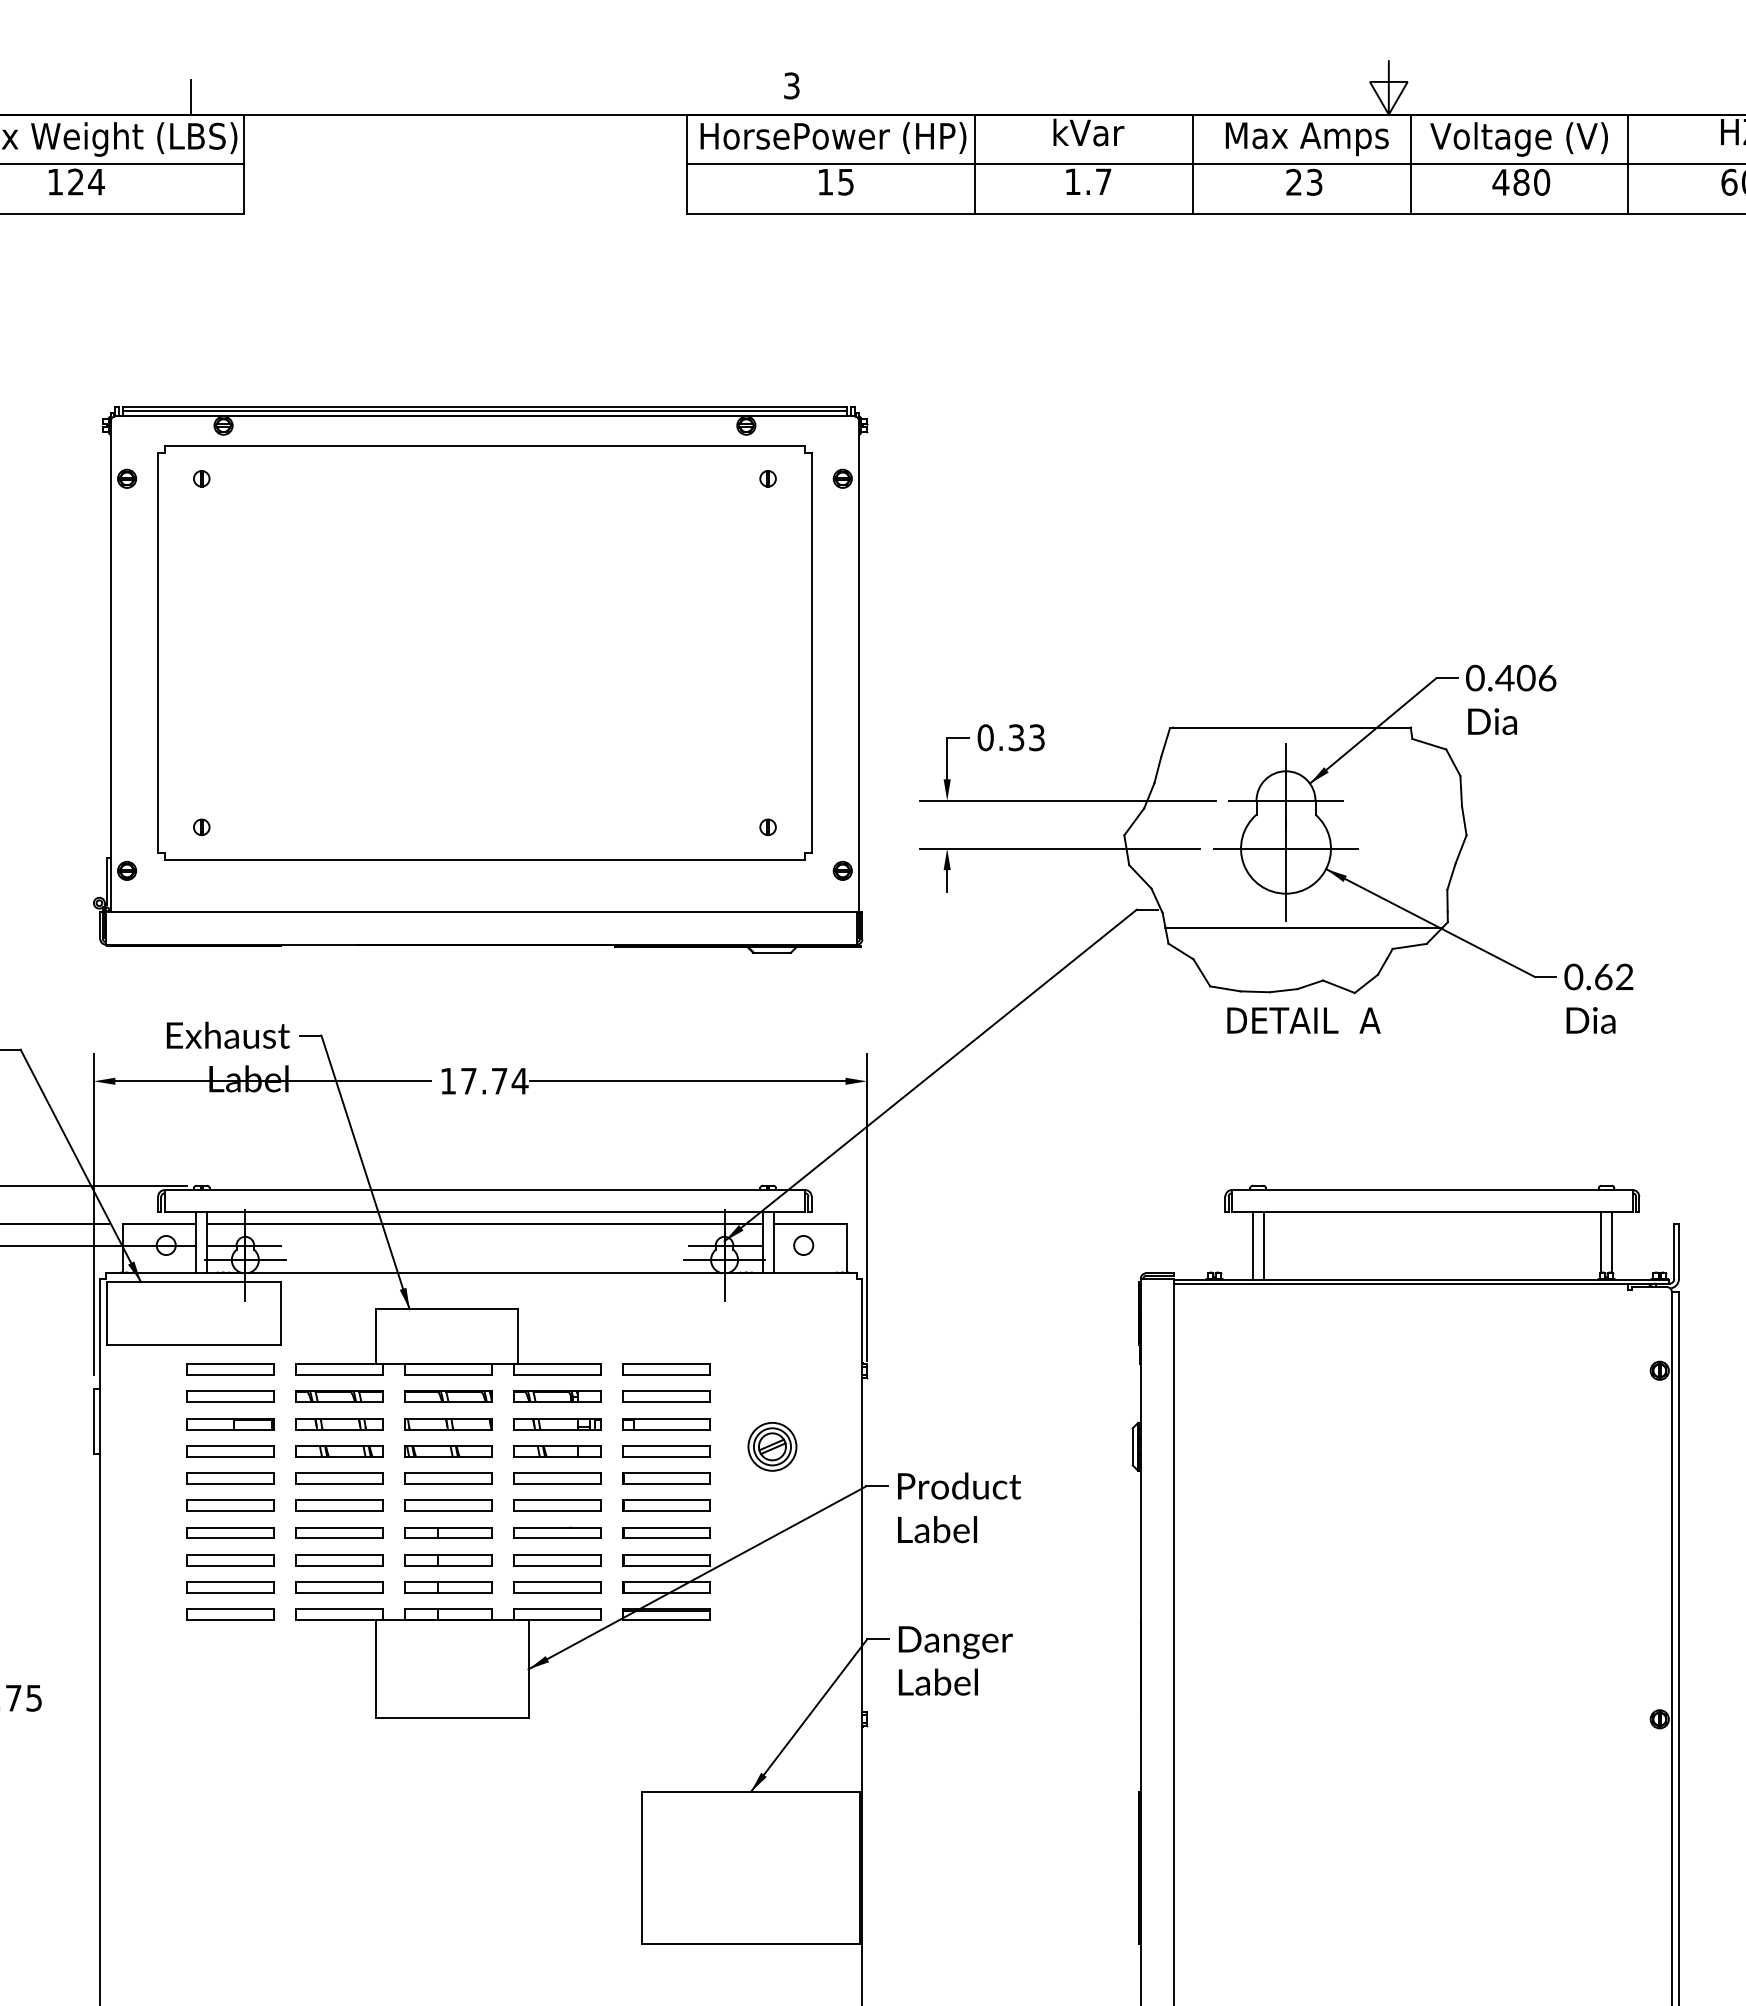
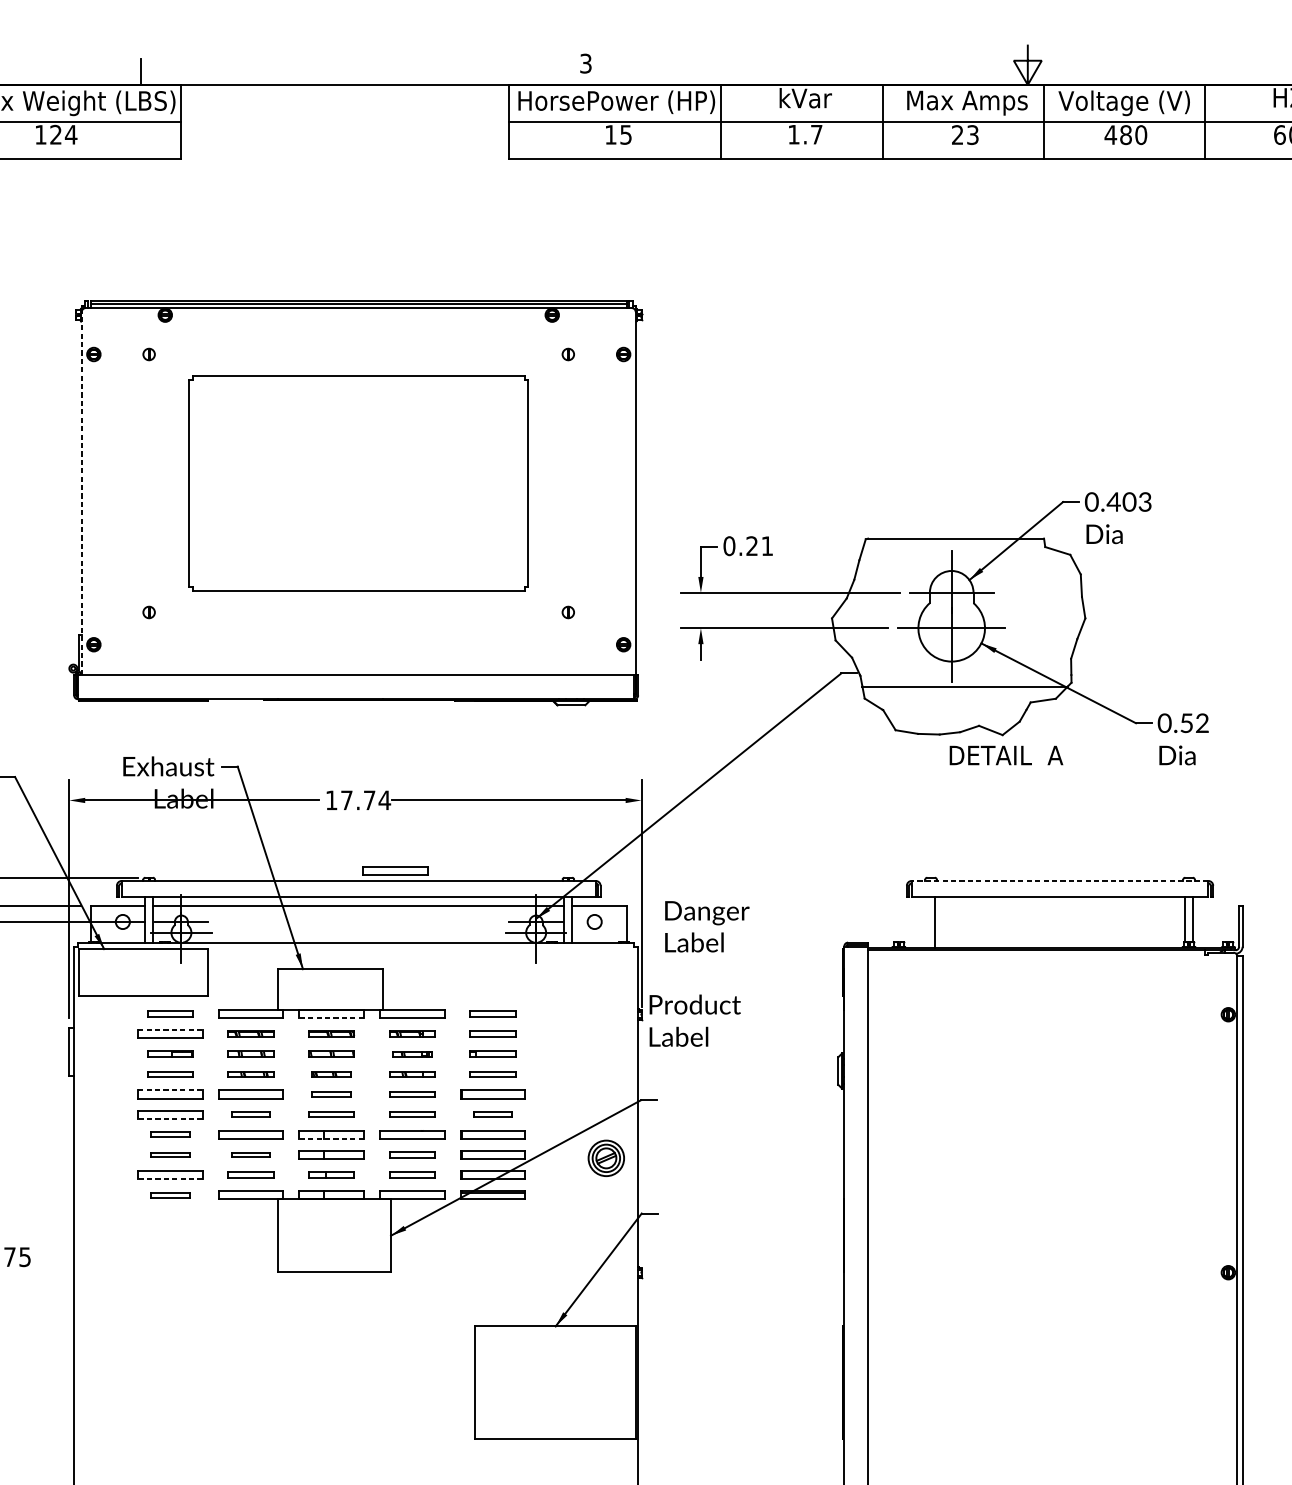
part: (484, 652) -> (358, 483), size x0.7
line: (110, 666) -> (81, 493), solid -> dashed
text: (1547, 677) -> (1145, 501), 0.406 -> 0.403
text: (1026, 737) -> (759, 545), 0.33 -> 0.21
text: (1603, 977) -> (1186, 723), 0.62 -> 0.52
text: (1303, 1020) -> (1006, 755), moved
part: (534, 1176) -> (395, 870), added
line: (1431, 1190) -> (1059, 881), solid -> dashed
line: (1252, 1245) -> (926, 921), removed
part: (230, 1369) -> (170, 1013), size x0.7
part: (666, 1369) -> (493, 1013), size x0.7
line: (448, 1375) -> (331, 1018), solid -> dashed
line: (230, 1391) -> (170, 1030), solid -> dashed
part: (339, 1396) -> (251, 1033), size x0.7
part: (448, 1396) -> (331, 1033), size x0.7
part: (557, 1396) -> (412, 1033), size x0.7
part: (666, 1396) -> (493, 1033), size x0.7
part: (230, 1424) -> (170, 1054), size x0.7
part: (339, 1424) -> (251, 1054), size x0.7
part: (448, 1424) -> (331, 1054), size x0.7
part: (557, 1424) -> (412, 1054), size x0.6
part: (666, 1424) -> (493, 1054), size x0.7
part: (772, 1446) -> (606, 1158), moved
part: (230, 1451) -> (170, 1074), size x0.7
part: (339, 1451) -> (251, 1074), size x0.7
part: (448, 1451) -> (331, 1074), size x0.6
part: (557, 1451) -> (412, 1074), size x0.7
part: (666, 1451) -> (493, 1074), size x0.7
line: (230, 1473) -> (170, 1090), solid -> dashed
part: (448, 1478) -> (331, 1094), size x0.6
part: (557, 1478) -> (412, 1094), size x0.7
part: (339, 1505) -> (251, 1114), size x0.6
part: (448, 1505) -> (331, 1114), size x0.7
part: (557, 1505) -> (412, 1114), size x0.7
part: (666, 1505) -> (493, 1114), size x0.6
text: (959, 1507) -> (695, 1020), moved
line: (230, 1511) -> (170, 1118), solid -> dashed
part: (230, 1532) -> (170, 1134), size x0.6
line: (448, 1538) -> (331, 1138), solid -> dashed
part: (230, 1560) -> (170, 1155), size x0.6
part: (339, 1560) -> (251, 1155), size x0.6
part: (557, 1560) -> (412, 1155), size x0.7
part: (339, 1587) -> (251, 1175), size x0.7
part: (448, 1587) -> (331, 1175), size x0.7
part: (557, 1587) -> (412, 1175), size x0.7
line: (230, 1592) -> (170, 1178), solid -> dashed
part: (230, 1614) -> (170, 1195), size x0.6
text: (955, 1660) -> (707, 926), moved

